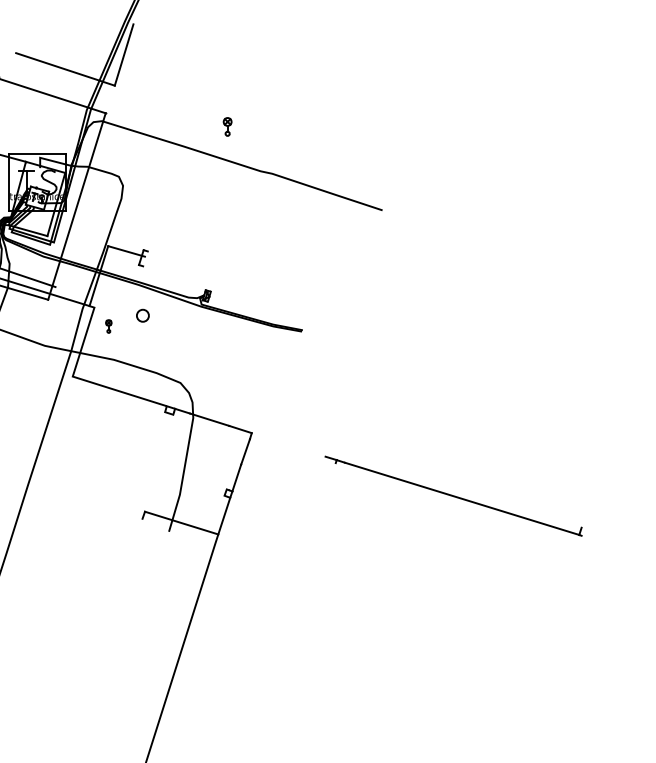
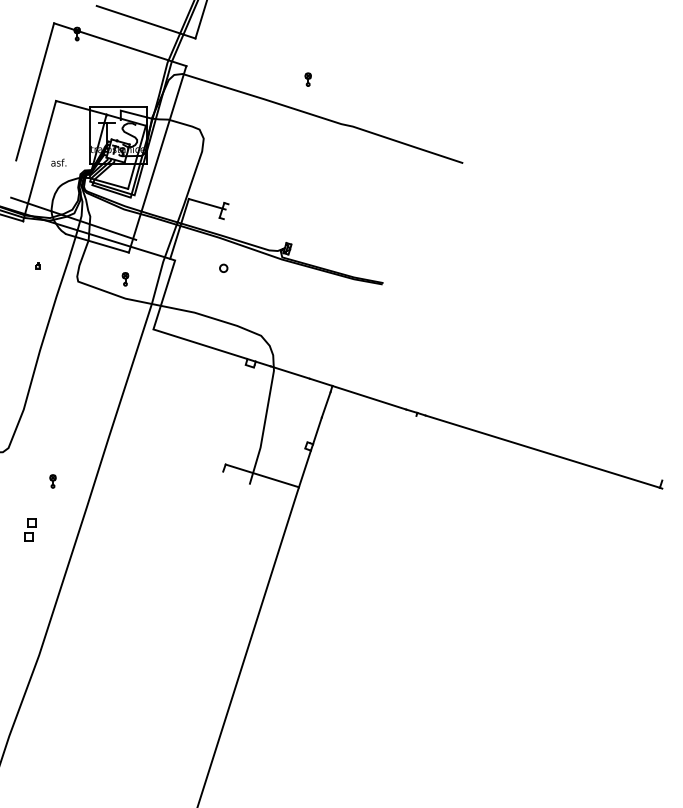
part: (226, 126) -> (307, 79), size x0.71
part: (142, 314) -> (223, 267), size x0.62
part: (108, 326) -> (125, 279), moved
line: (288, 444) -> (369, 397), added

